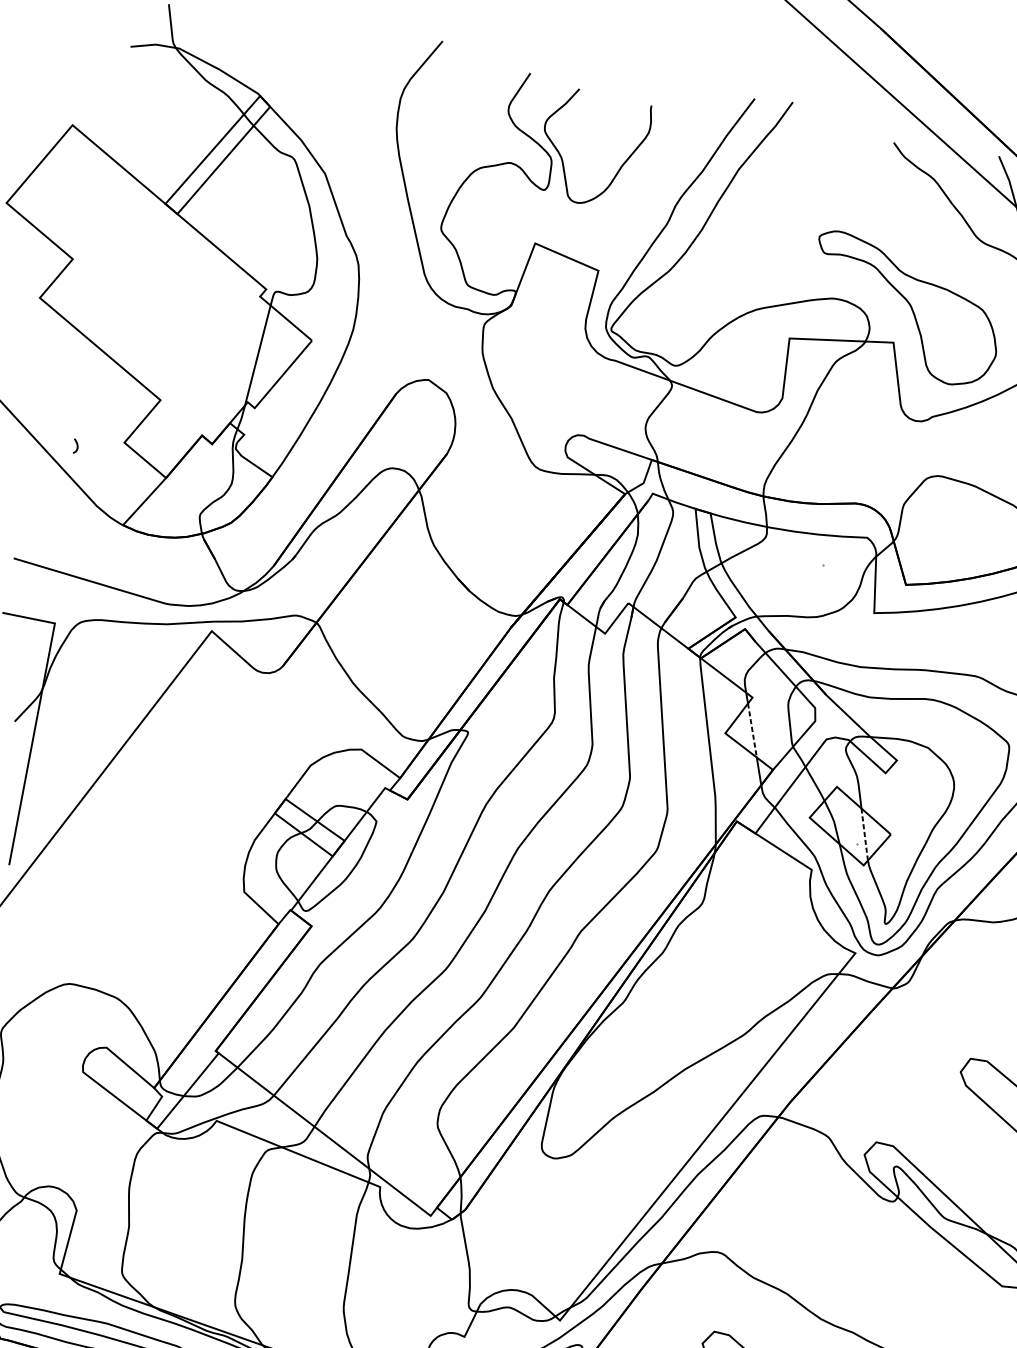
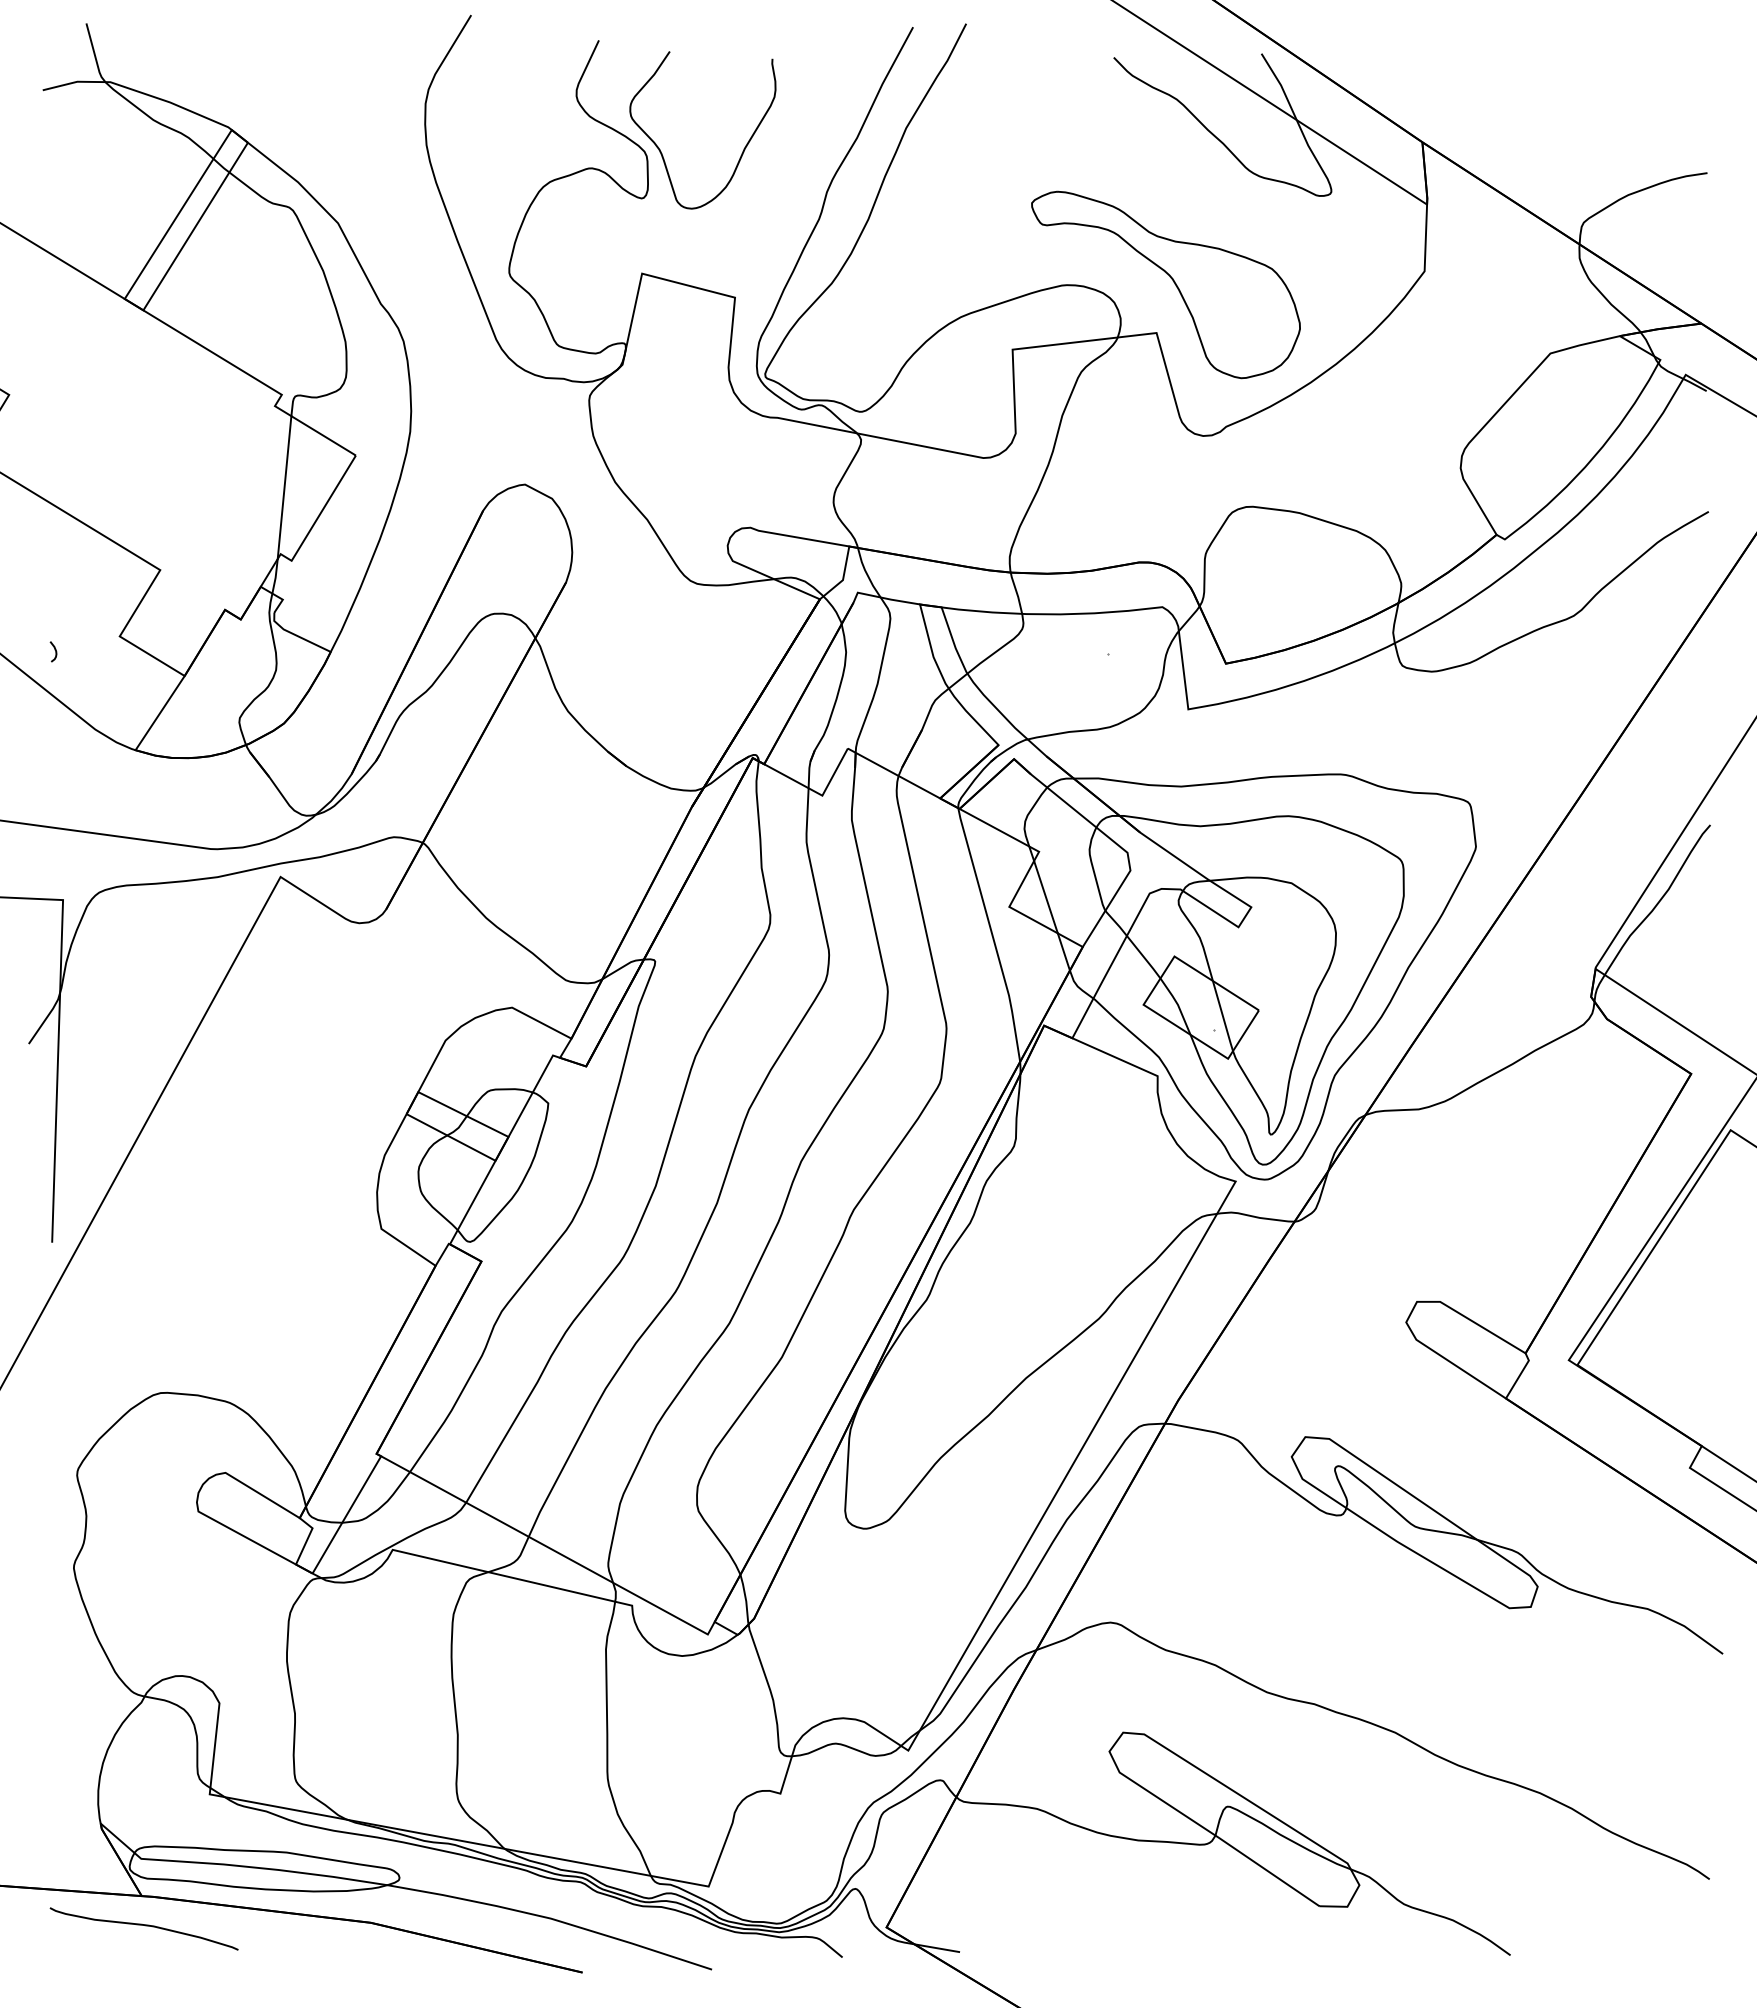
line: (752, 730) -> (1046, 897), dashed -> solid
line: (864, 835) -> (1223, 1017), dashed -> solid

